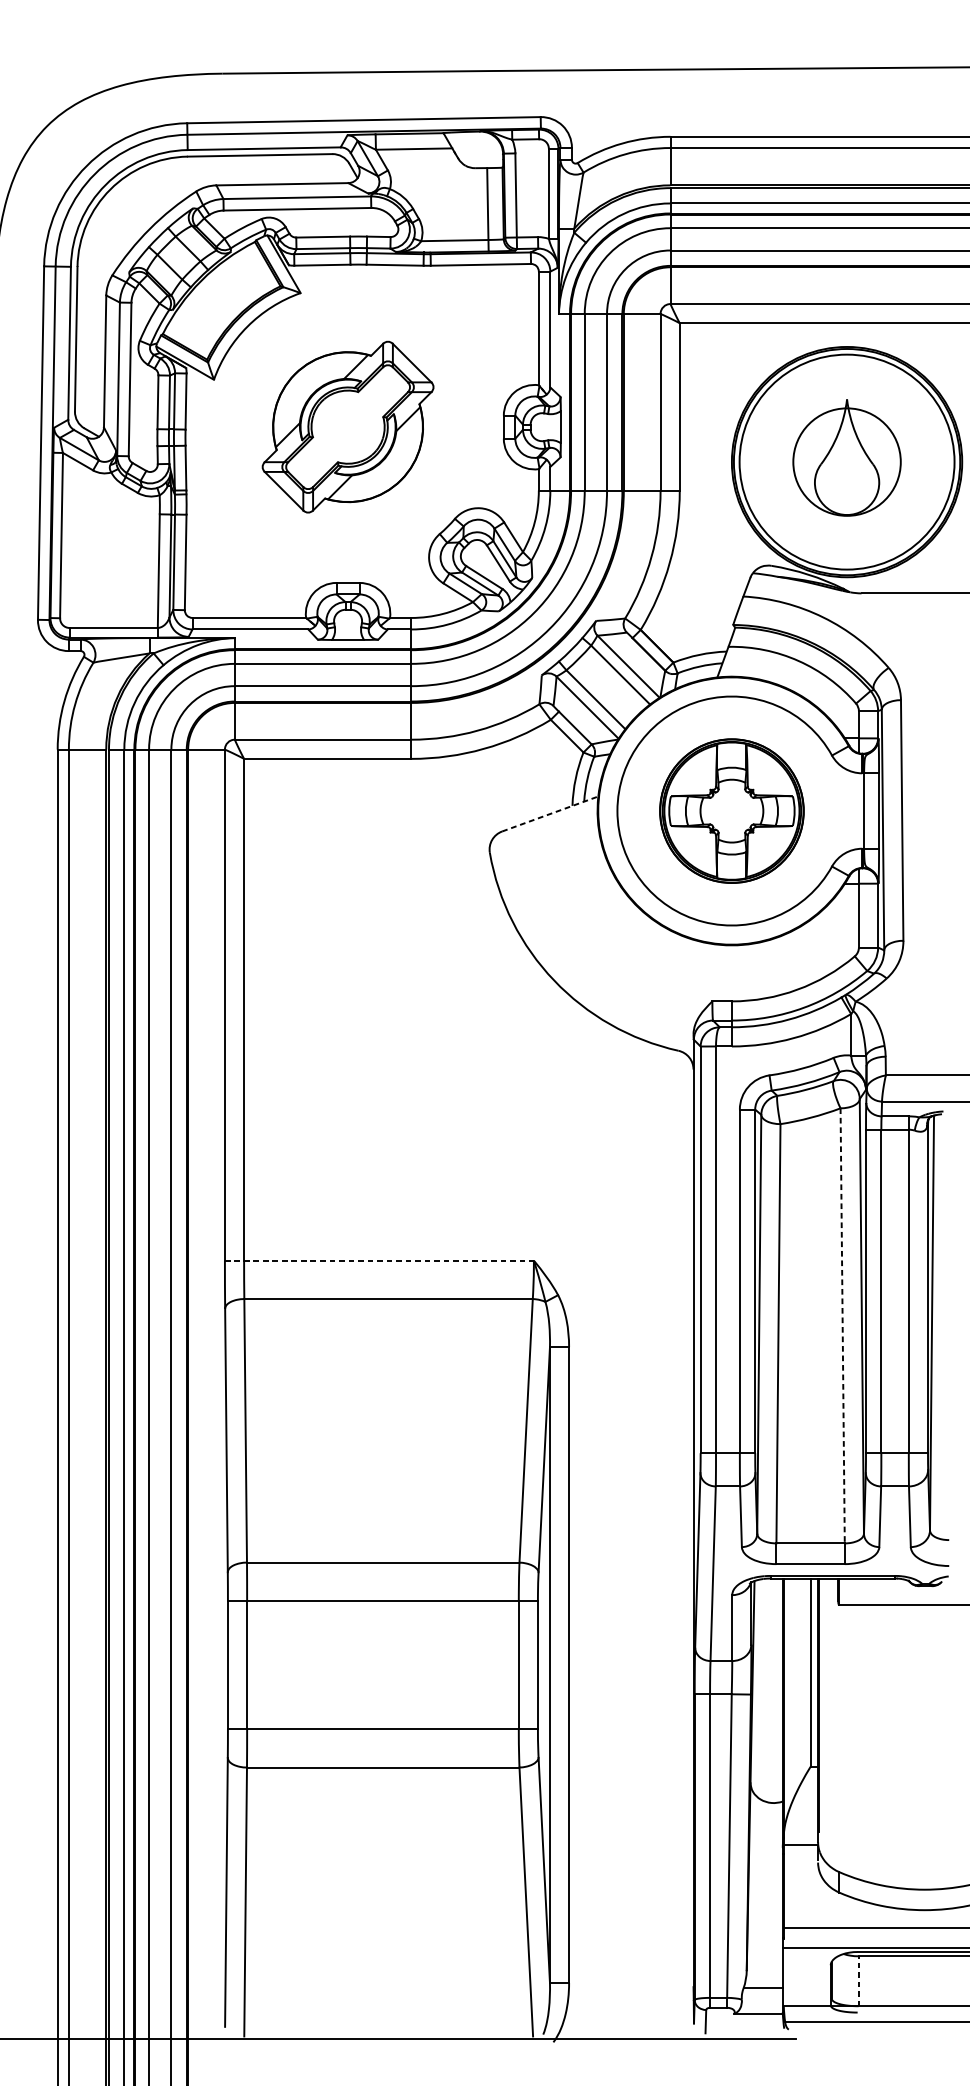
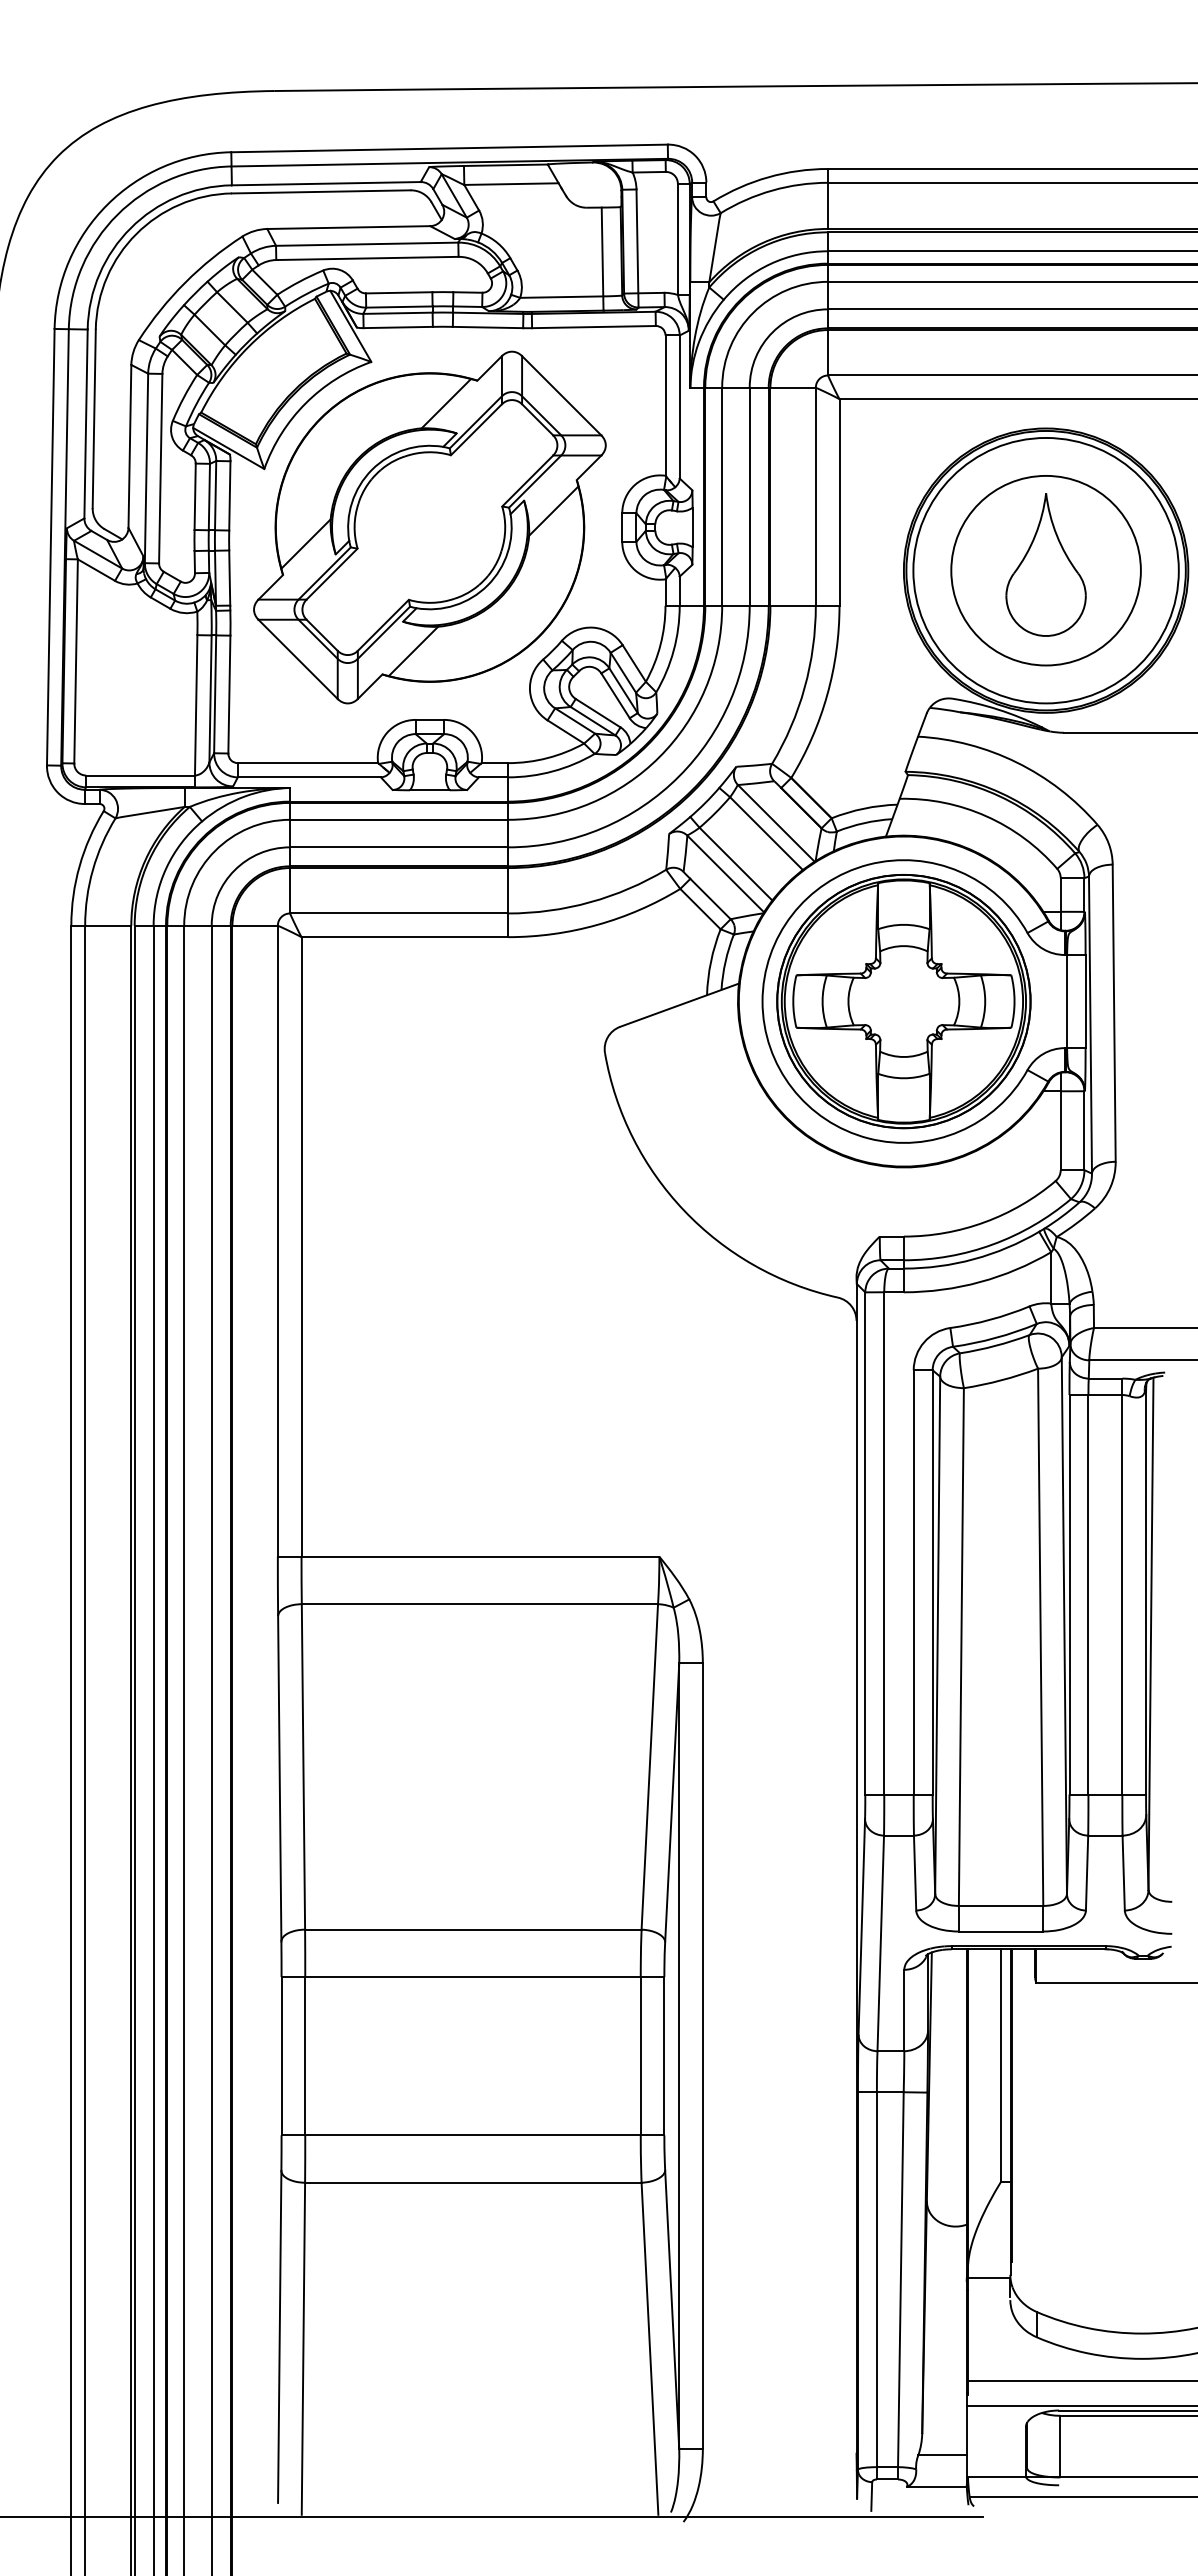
part: (347, 427) -> (429, 527), size x1.67
circle: (846, 461) -> (1045, 570), size x1.43
part: (731, 810) -> (903, 1001), size x1.43
line: (550, 814) -> (680, 1005), dashed -> solid
line: (379, 1260) -> (468, 1556), dashed -> solid
line: (842, 1326) -> (1040, 1637), dashed -> solid
line: (858, 1981) -> (1060, 2446), dashed -> solid

